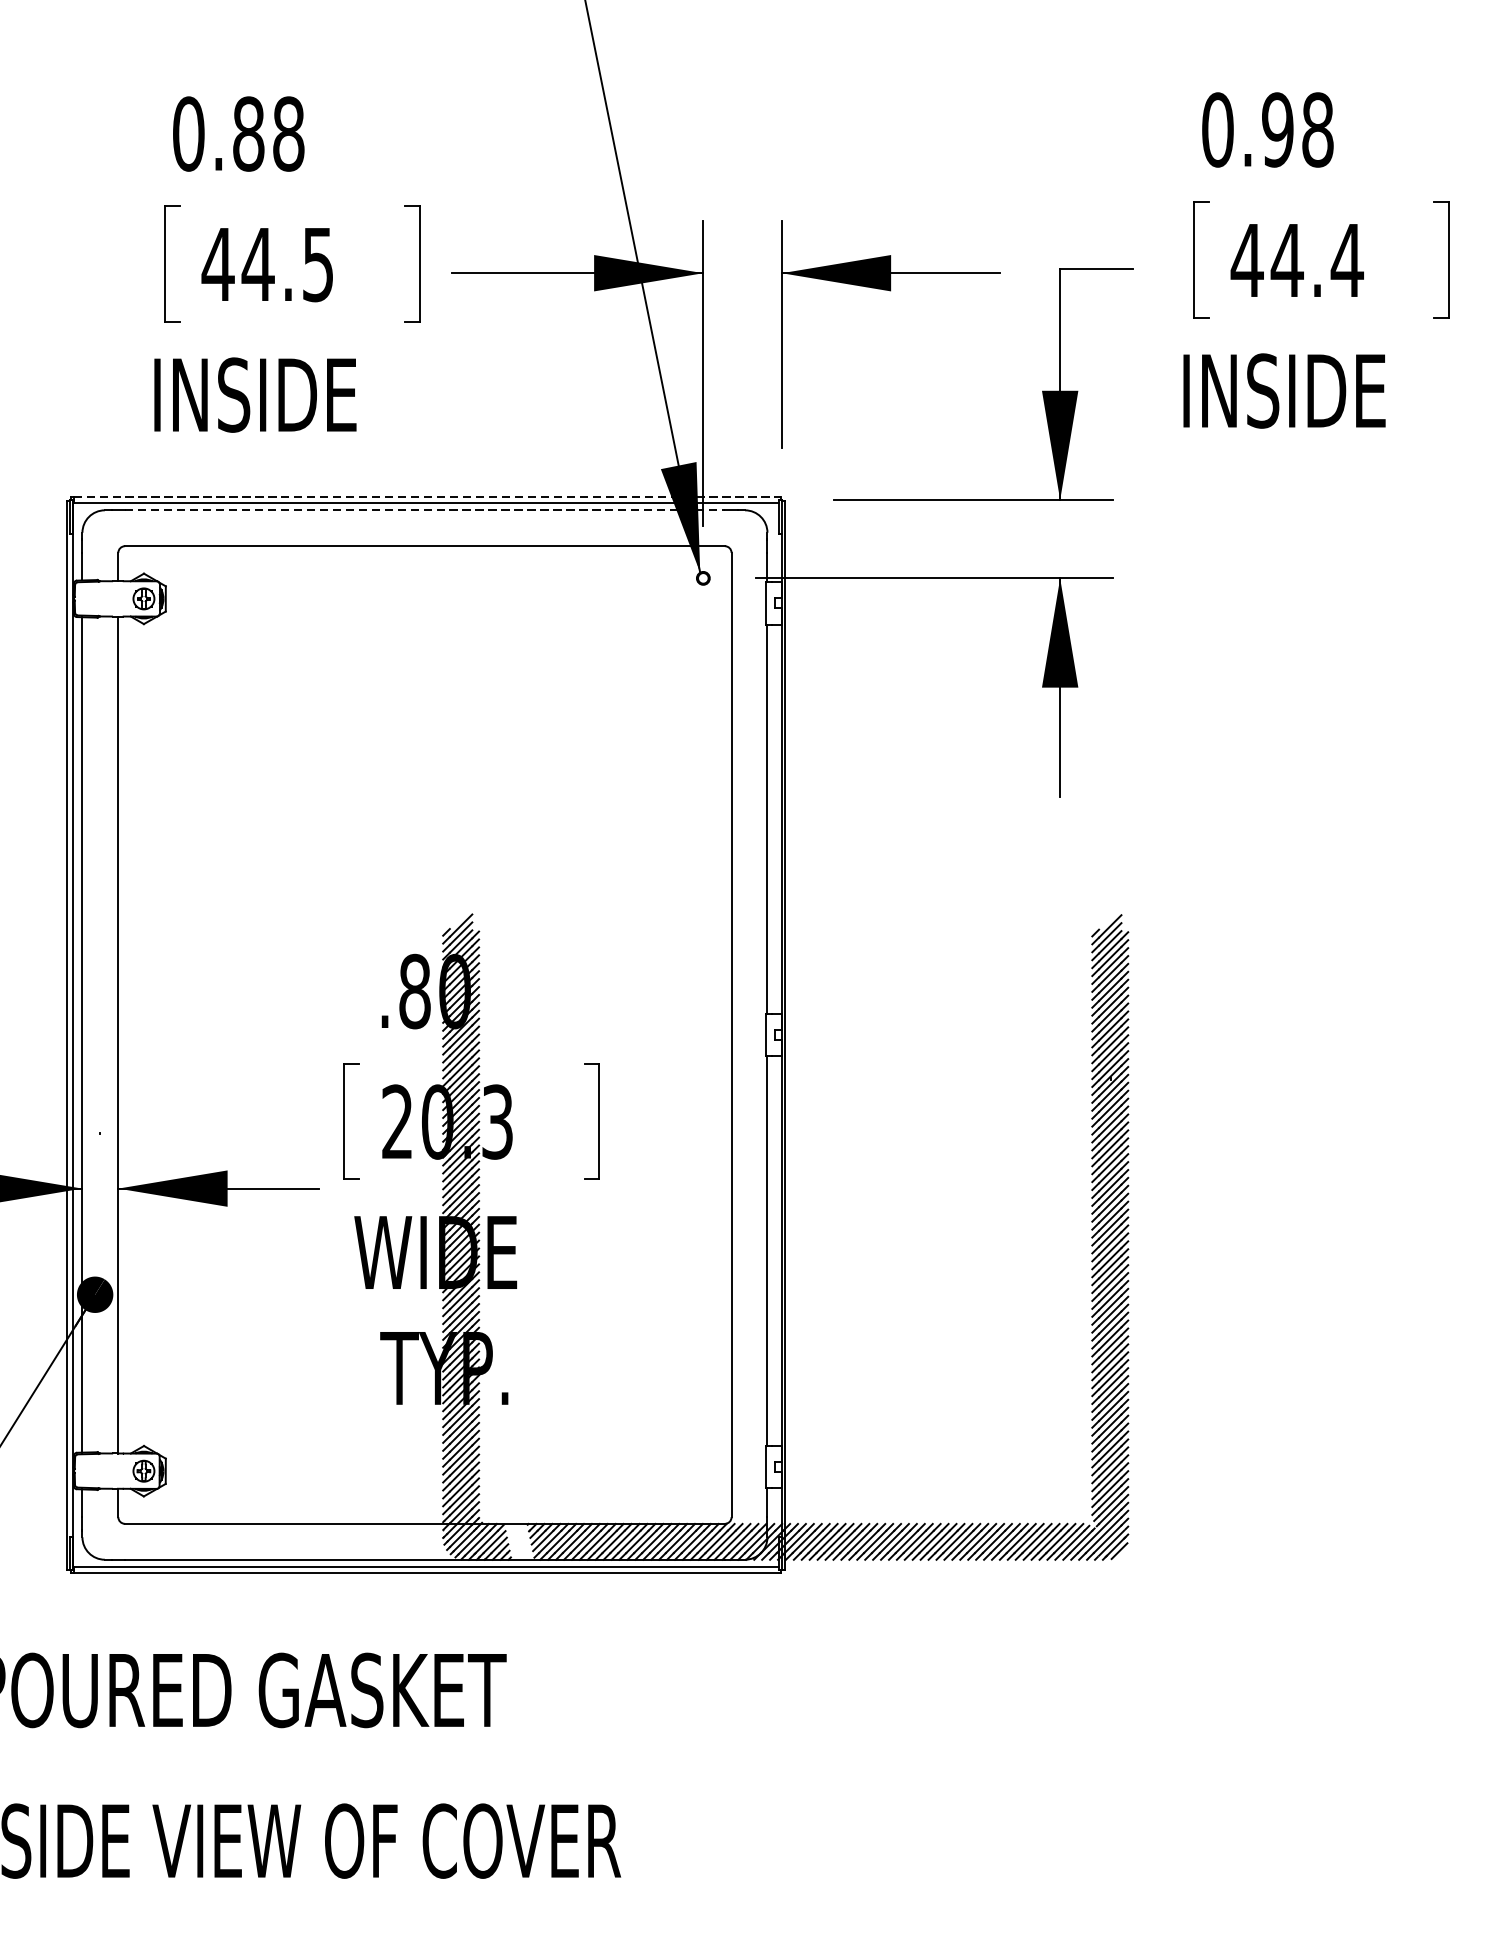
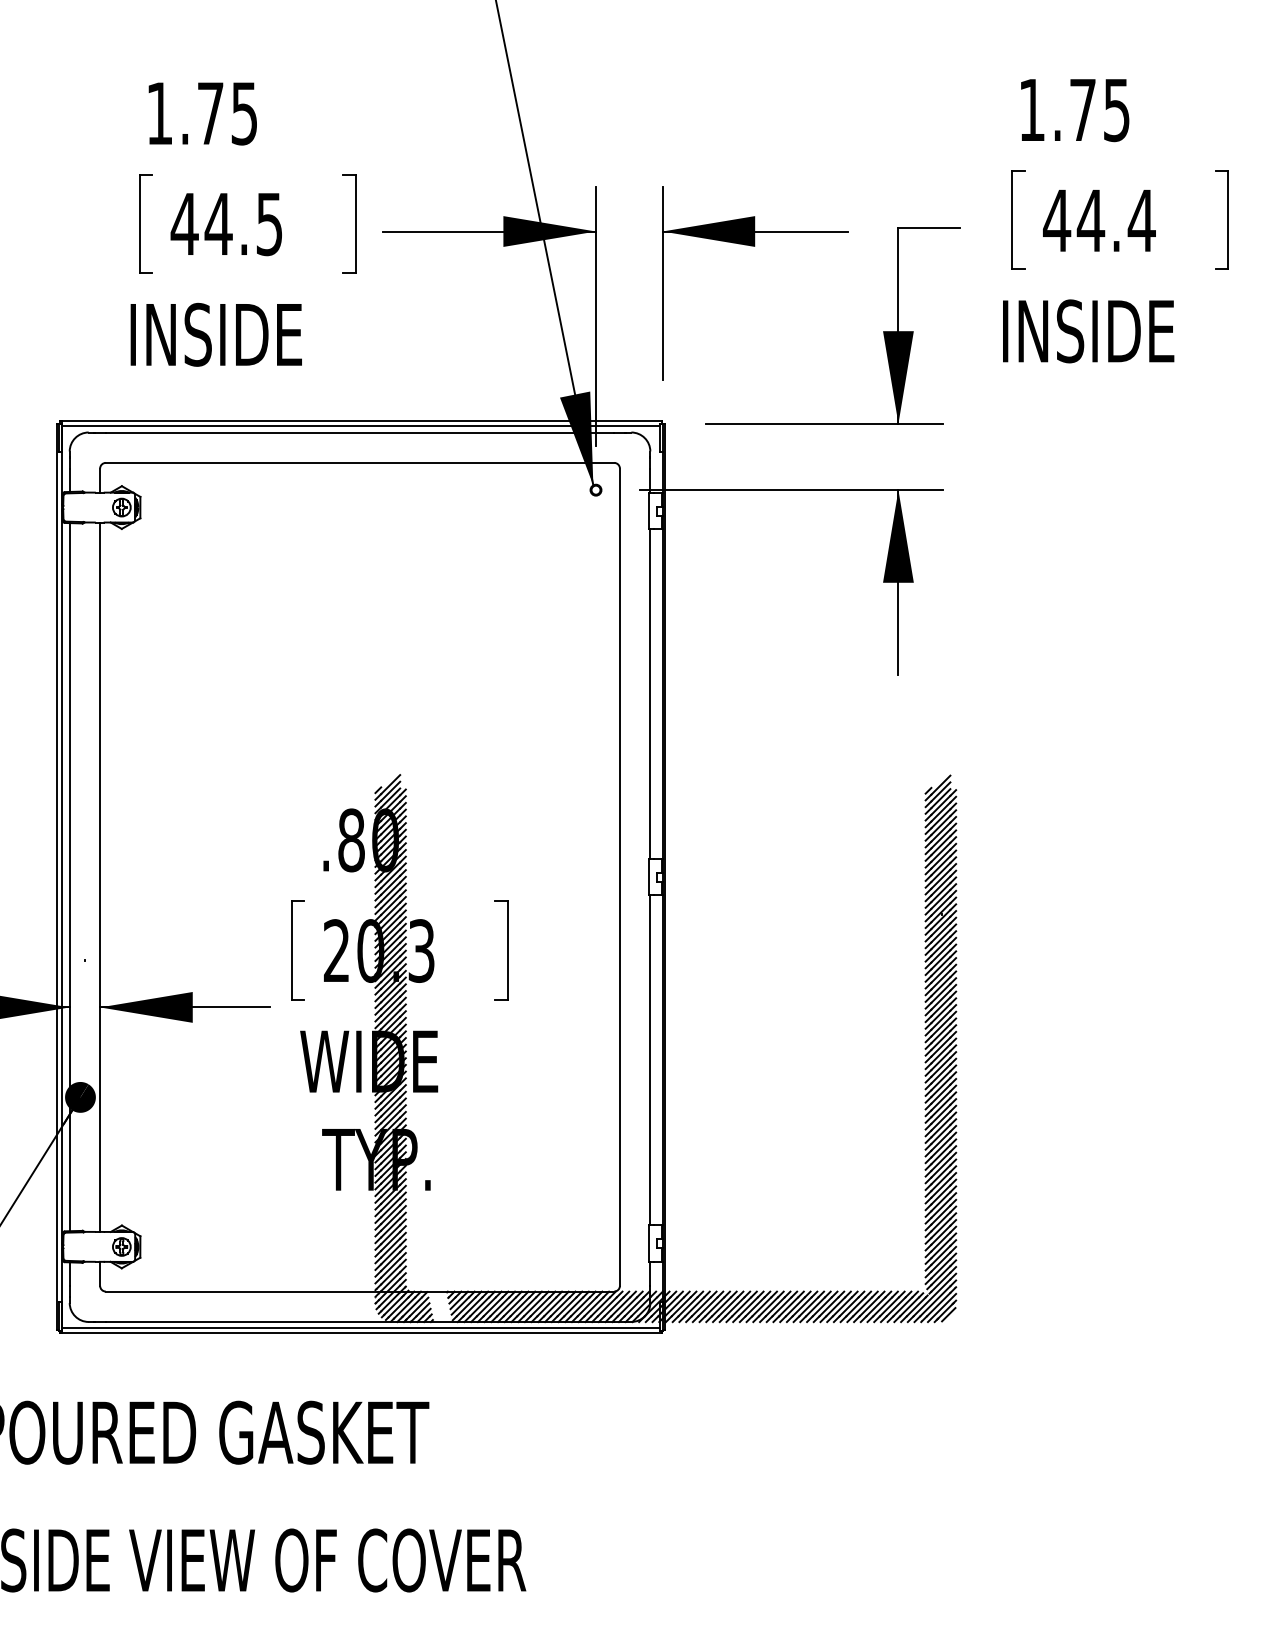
text: (1267, 130) -> (1074, 110), 0.98 -> 1.75
text: (237, 133) -> (201, 113), 0.88 -> 1.75
line: (427, 497) -> (362, 421), dashed -> solid
line: (425, 510) -> (360, 432), dashed -> solid

